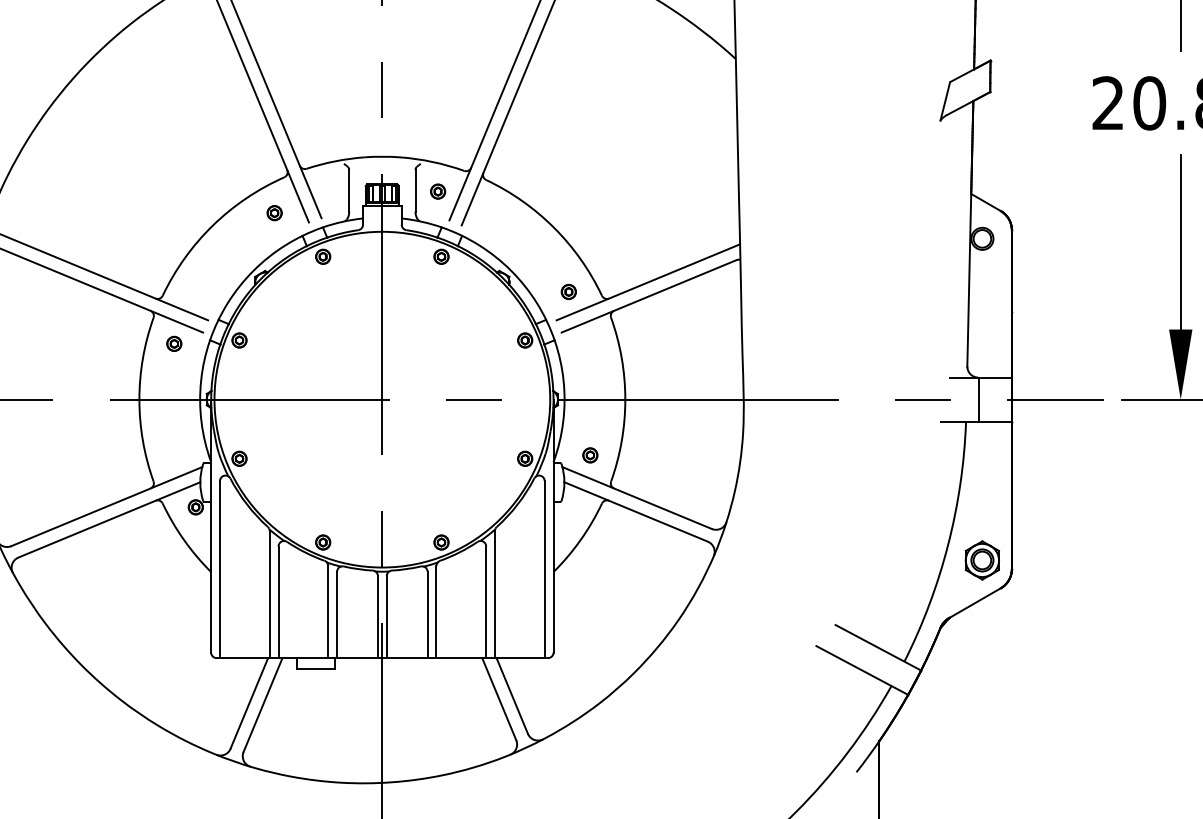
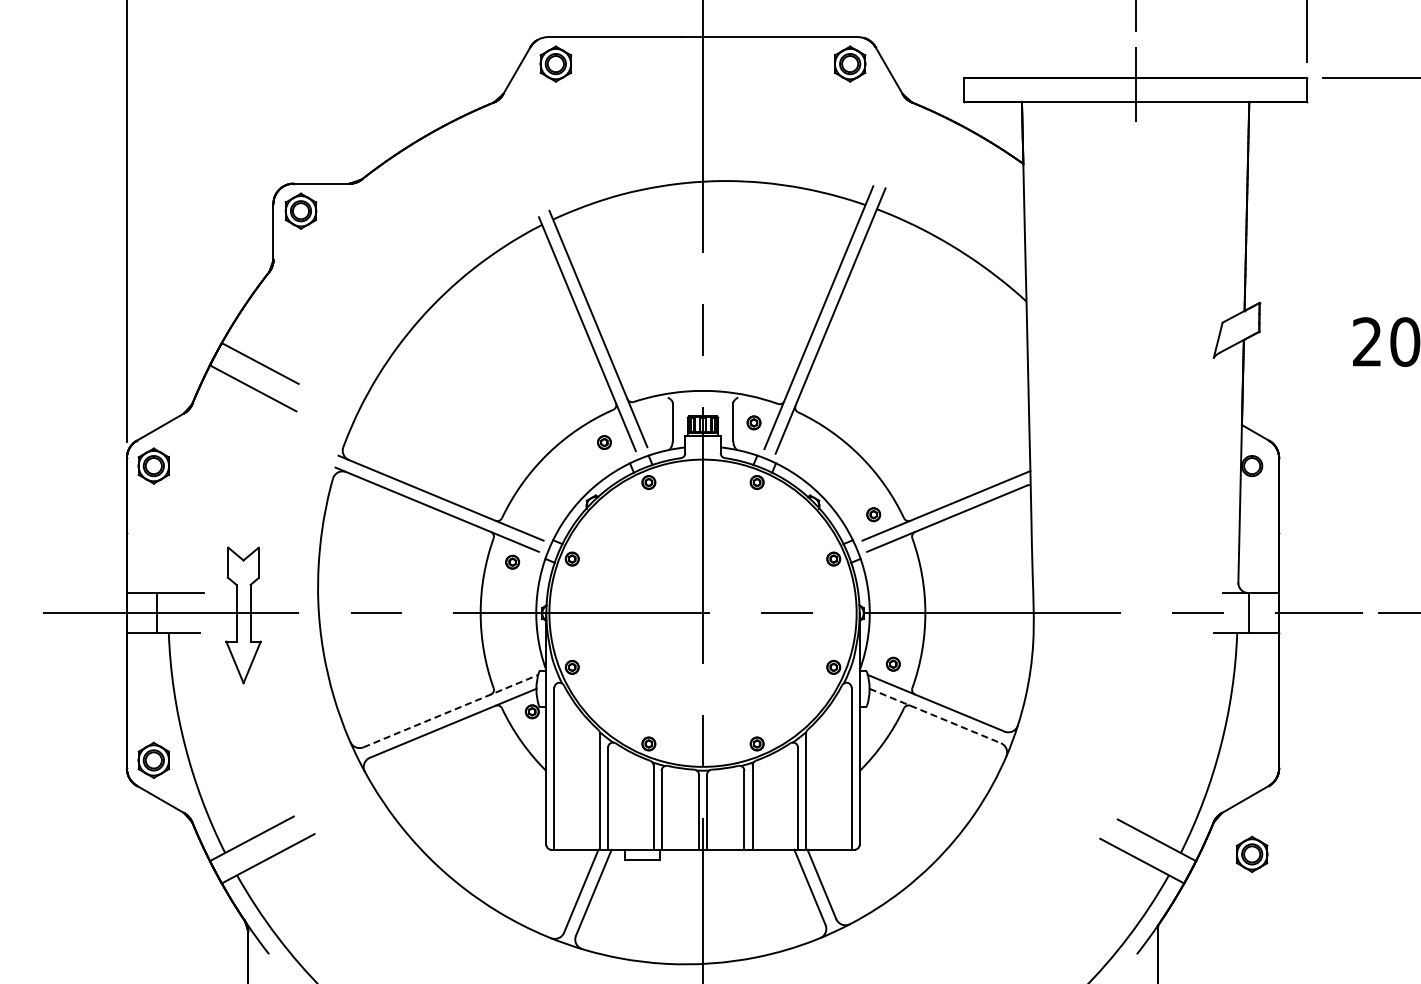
line: (106, 507) -> (450, 711), solid -> dashed
line: (636, 512) -> (935, 716), solid -> dashed
part: (982, 559) -> (1252, 853), moved

